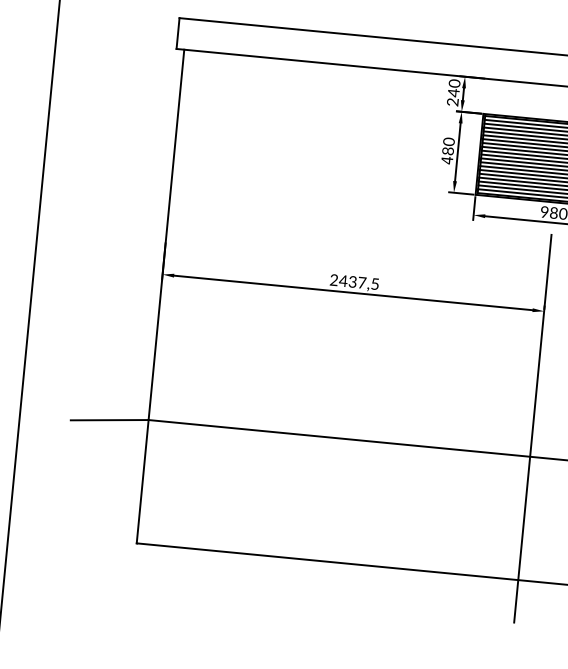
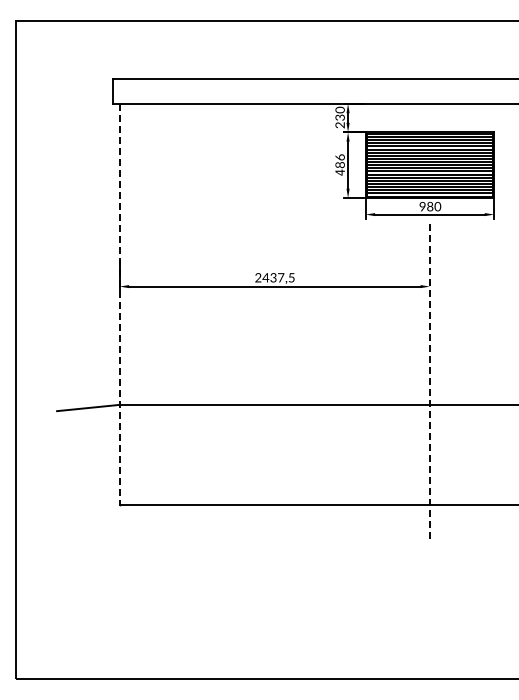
text: (452, 92) -> (339, 117), 240 -> 230
text: (448, 141) -> (339, 157), 80 -> 86
line: (160, 296) -> (119, 304), solid -> dashed
line: (532, 429) -> (429, 382), solid -> dashed

